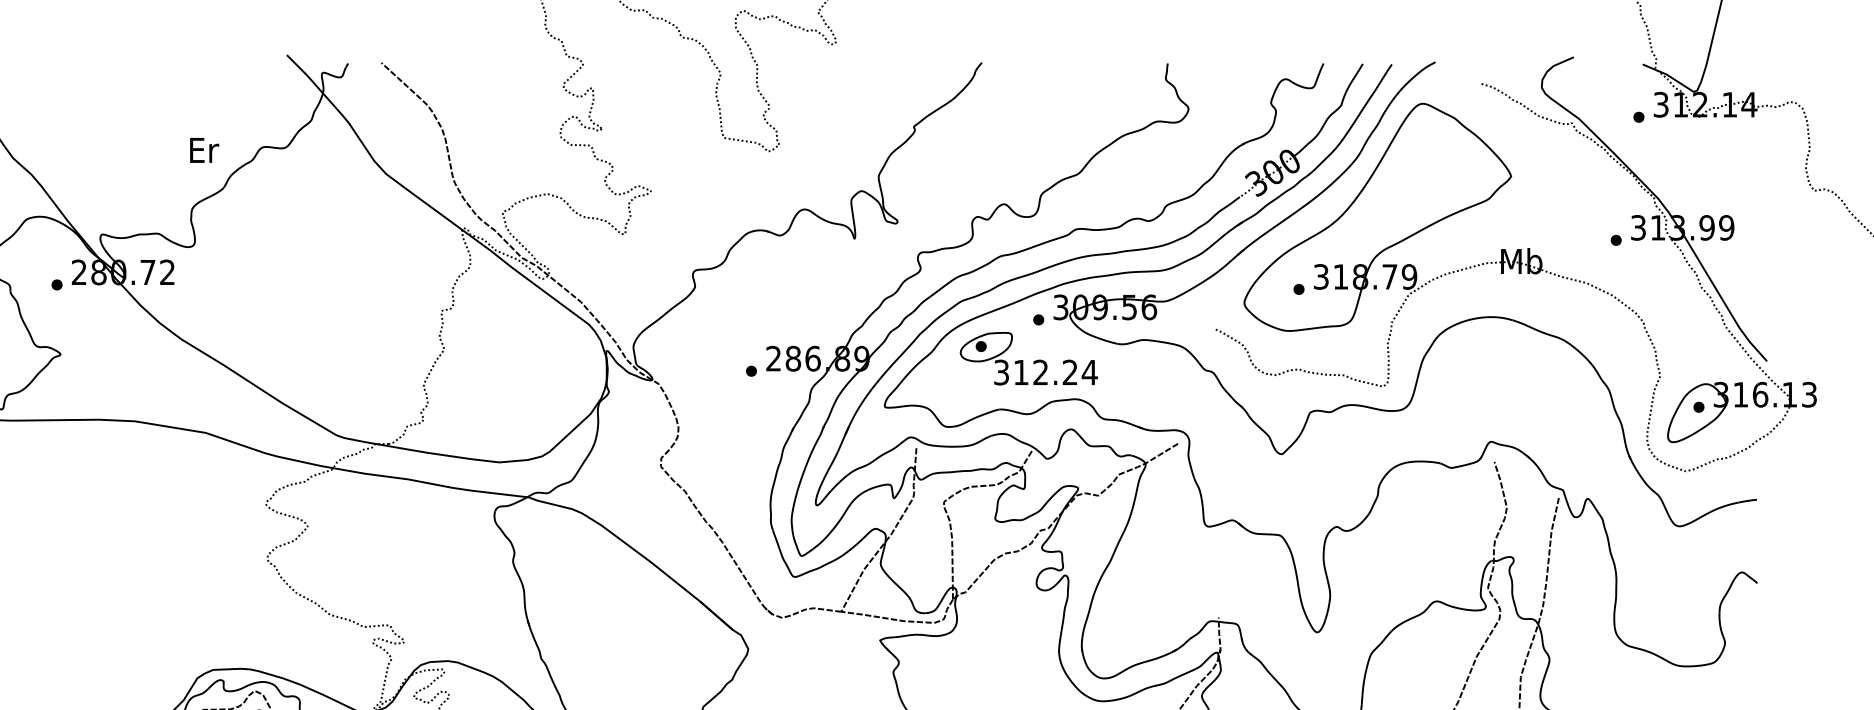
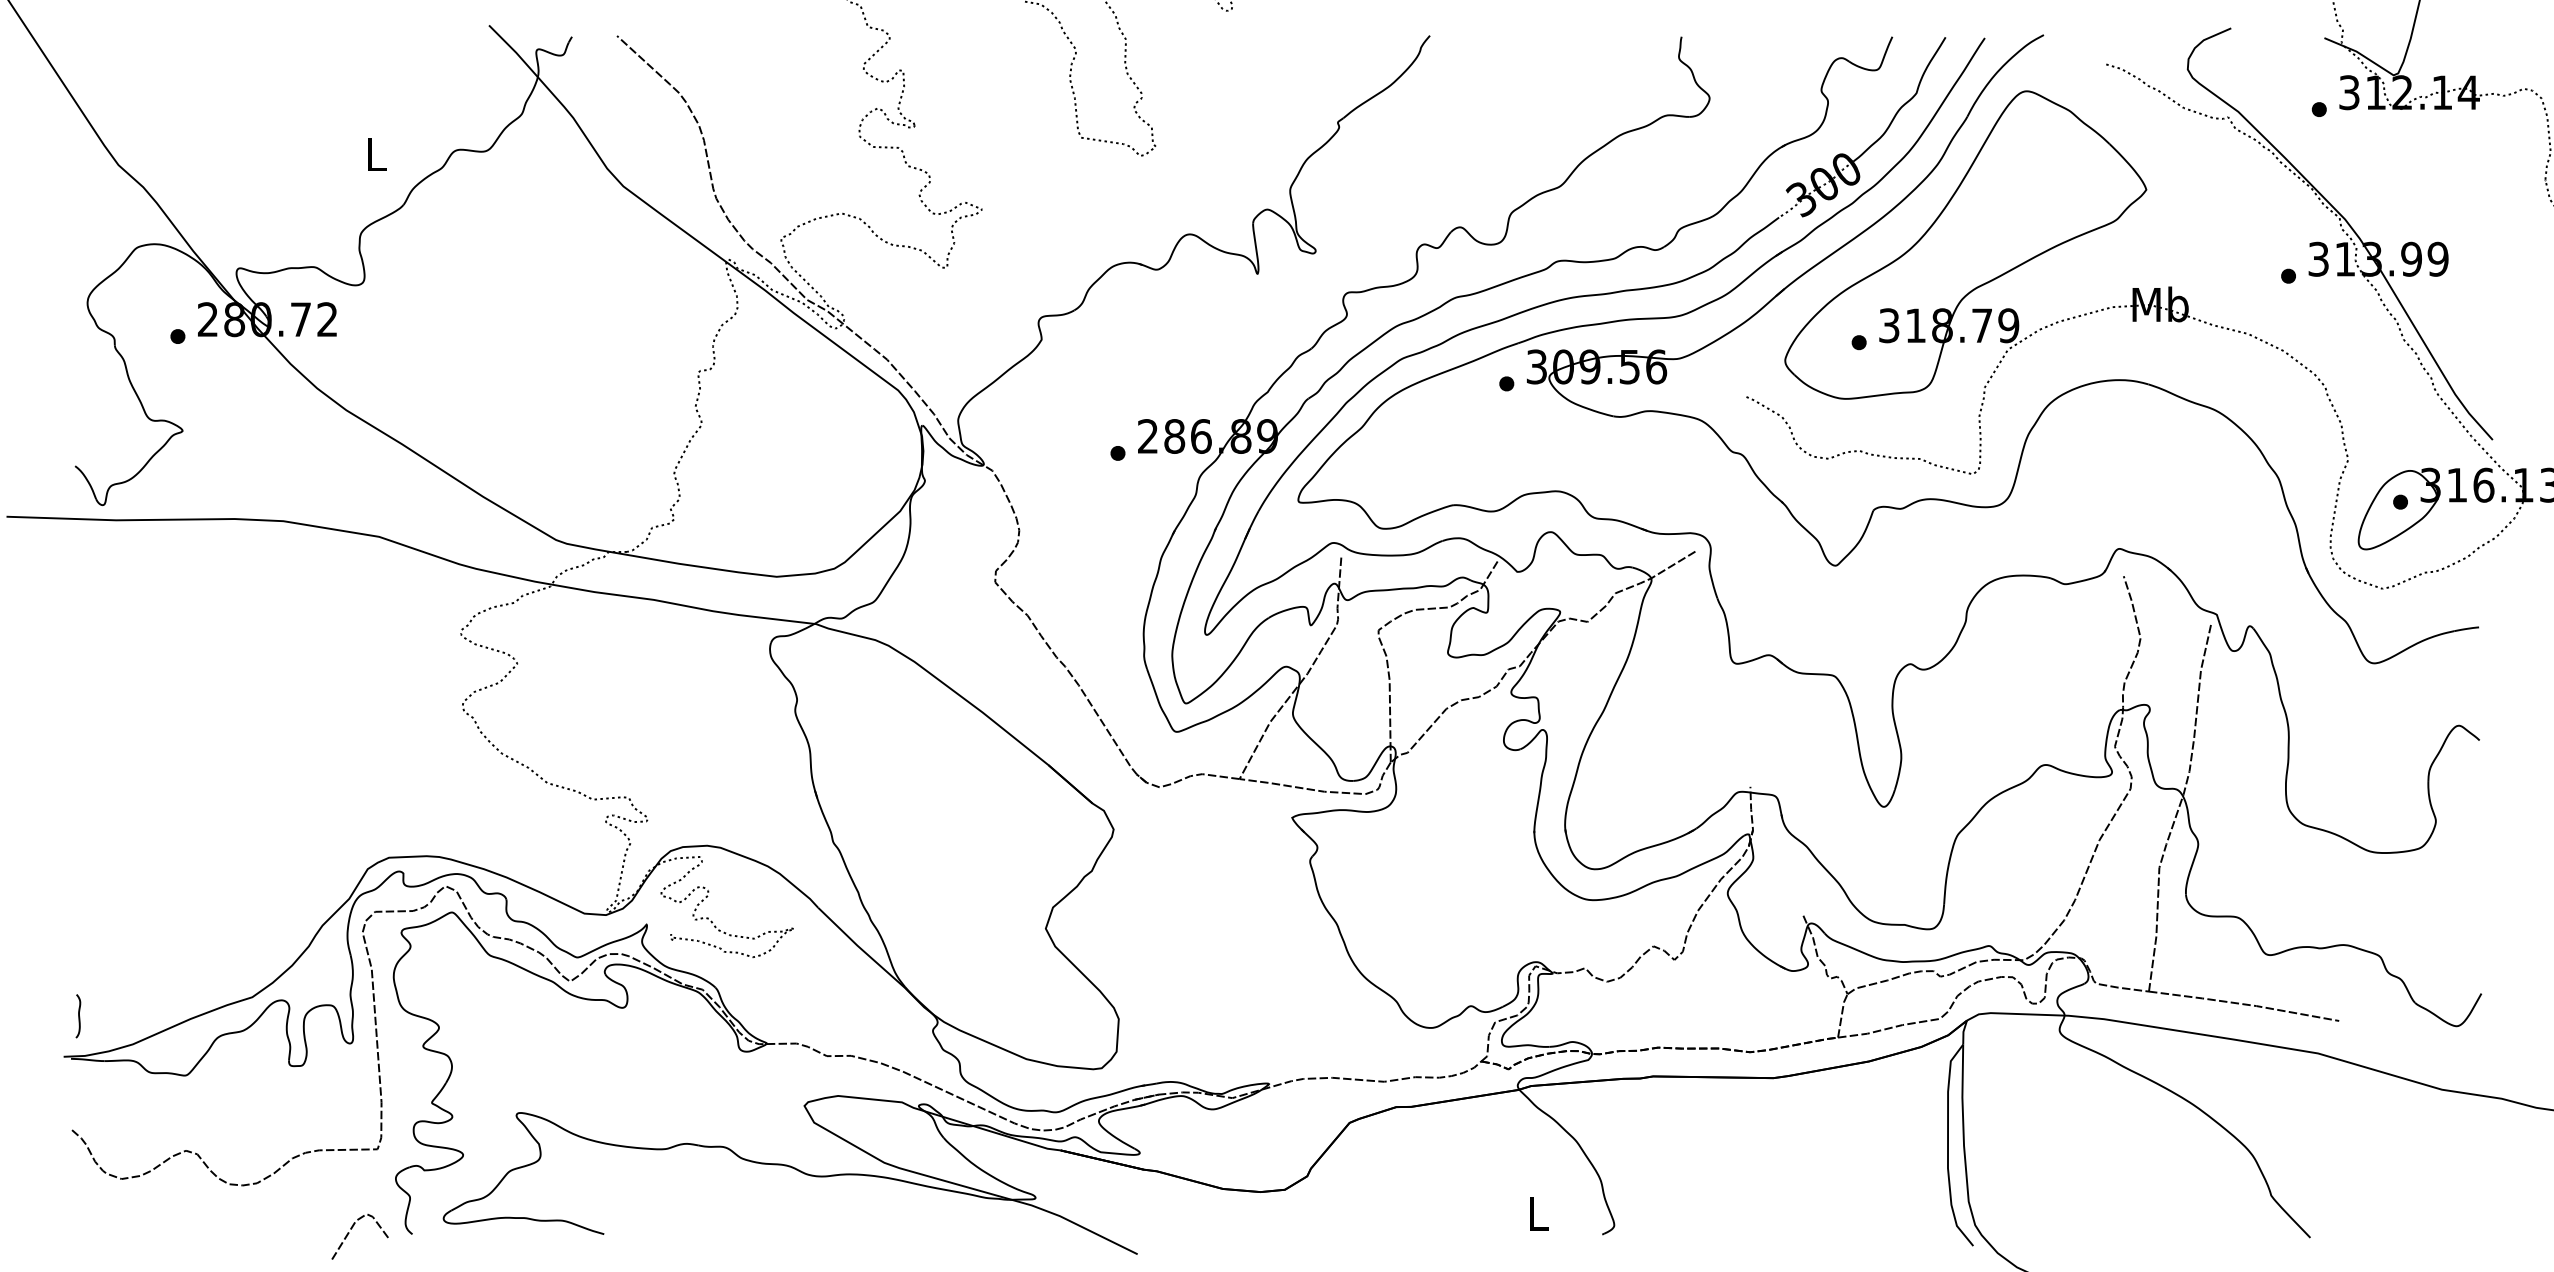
text: (204, 150) -> (377, 154), Er -> L
part: (1033, 361) -> (1499, 440), removed

